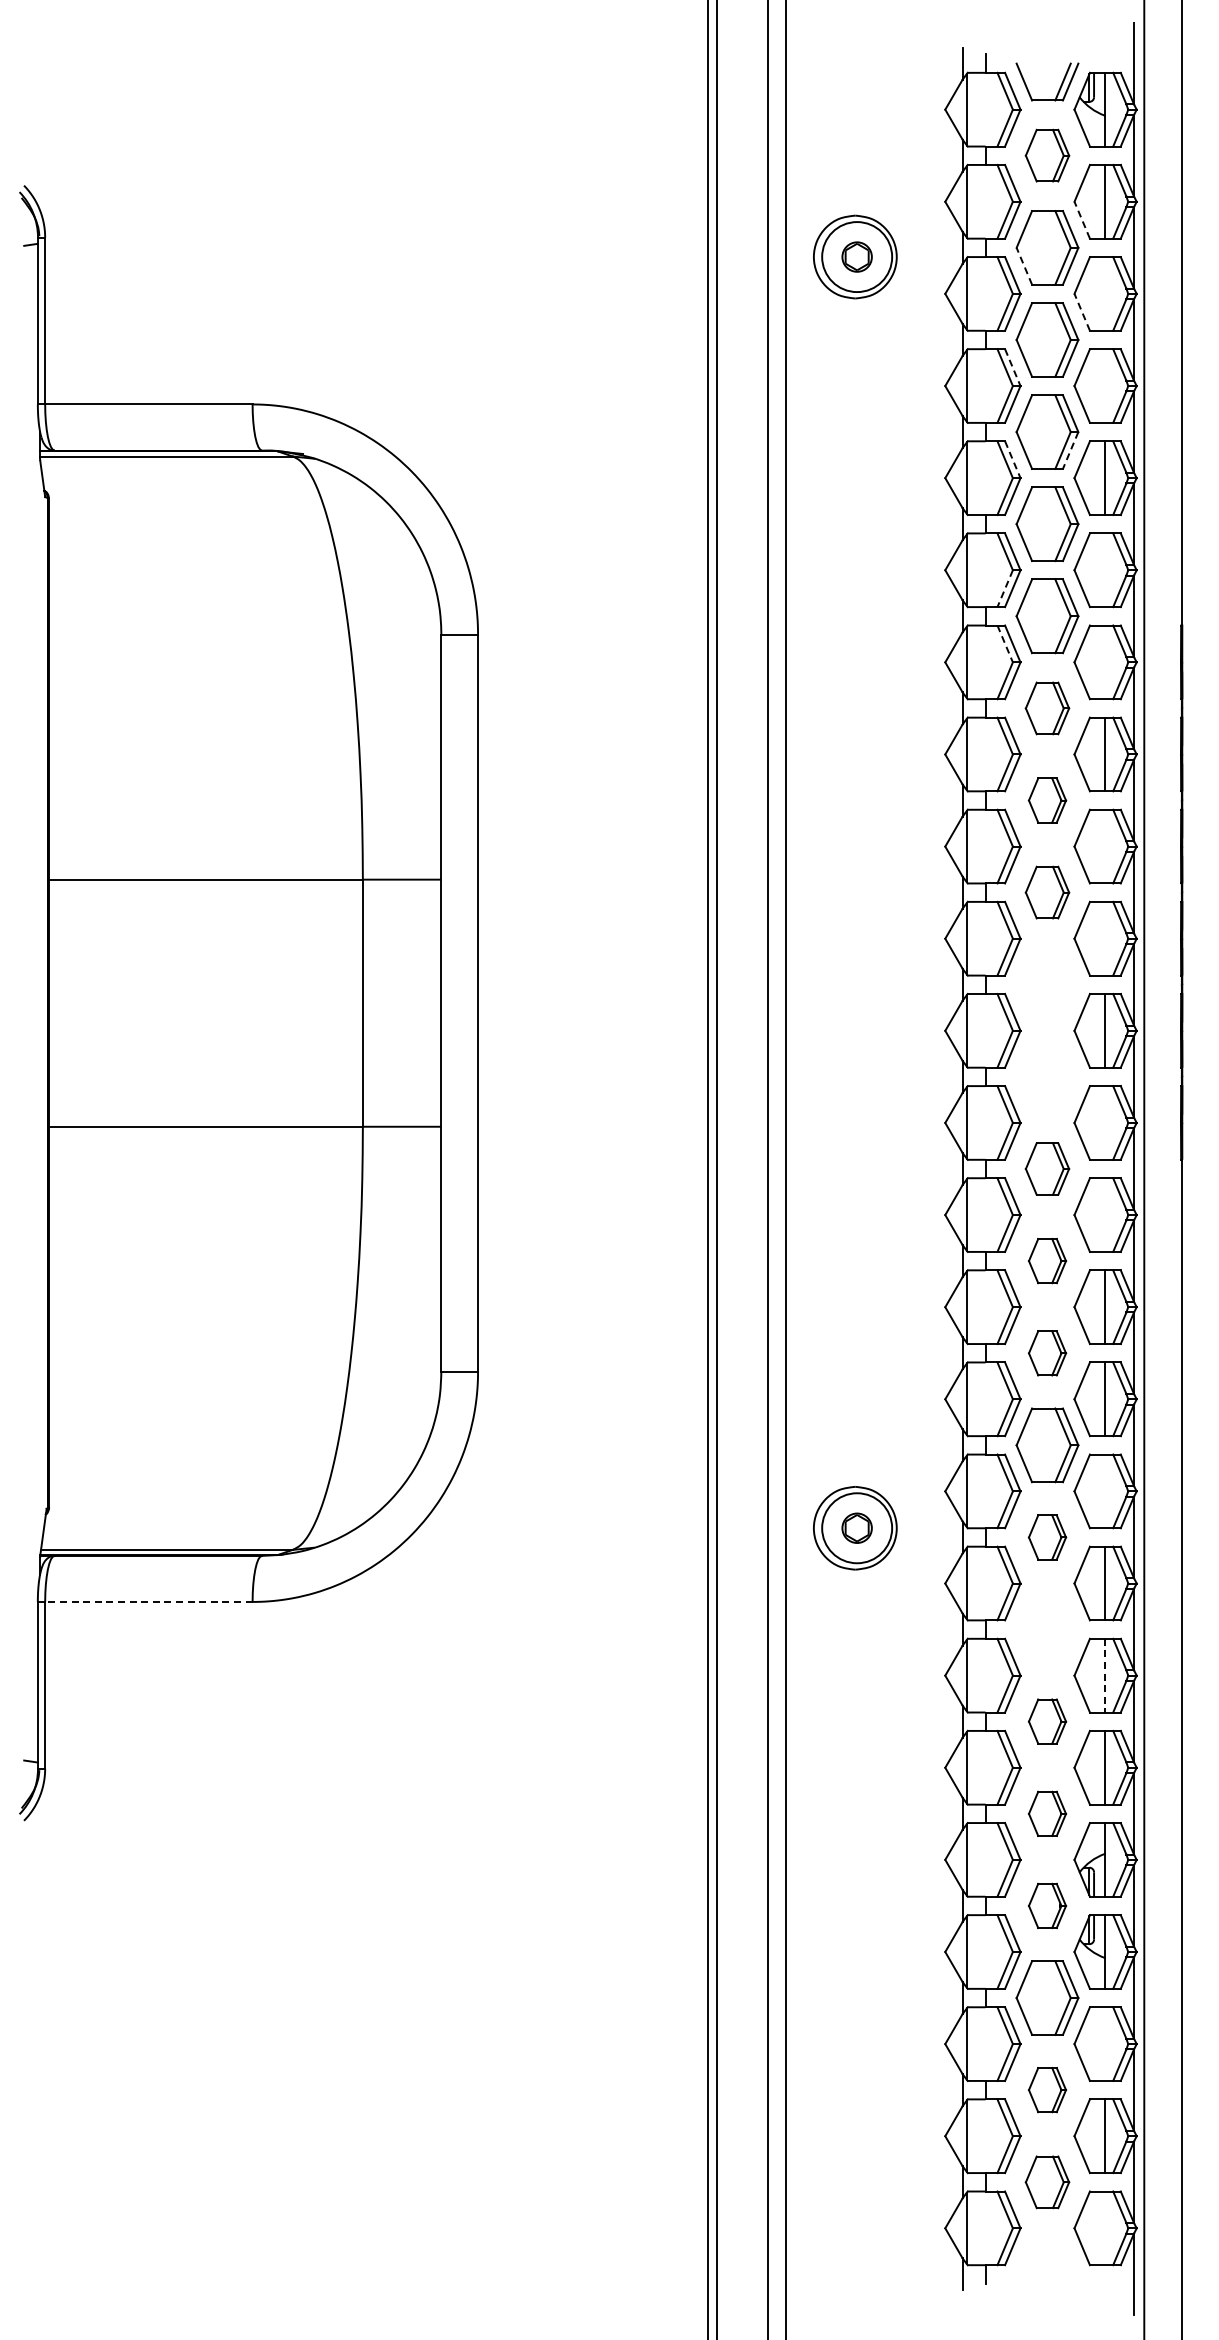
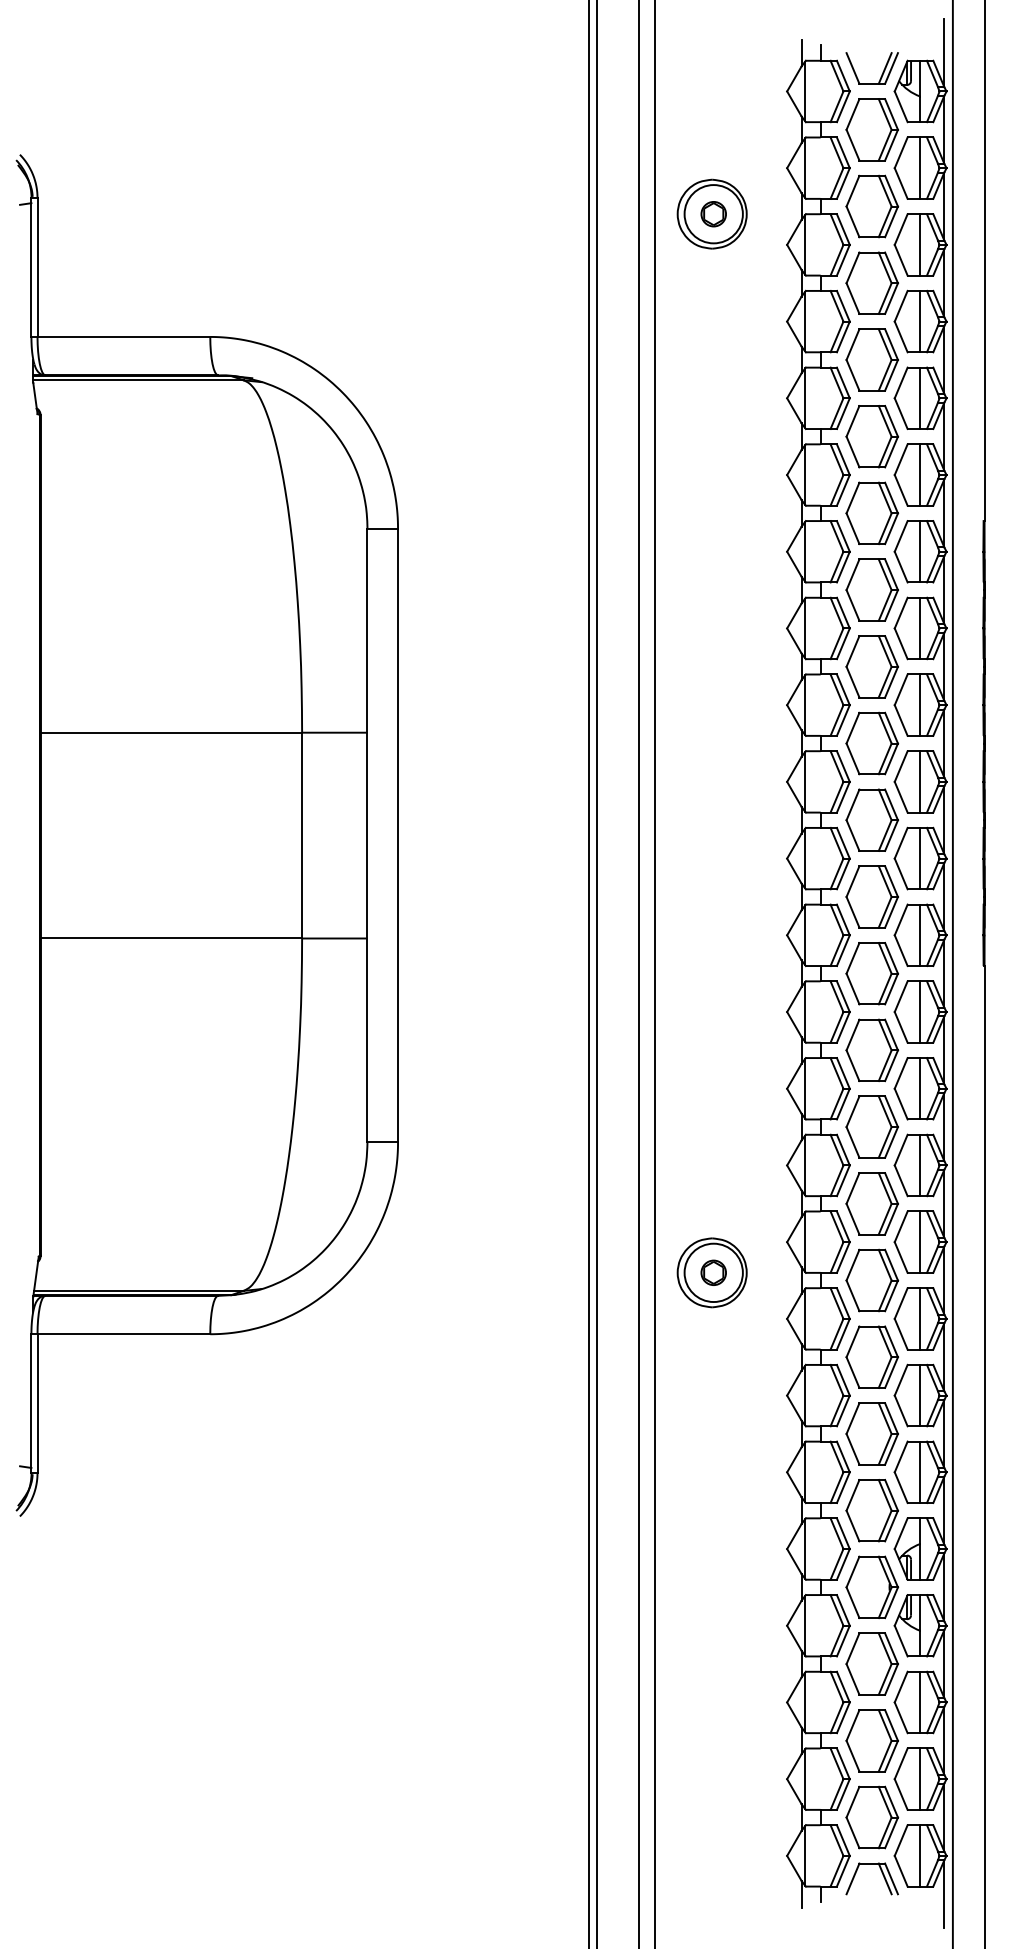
part: (1047, 155) -> (872, 129), size x1.43
line: (1082, 220) -> (901, 183), dashed -> solid
line: (1024, 266) -> (853, 222), dashed -> solid
line: (1105, 293) -> (920, 244), added
line: (1082, 312) -> (901, 260), dashed -> solid
line: (1012, 367) -> (843, 306), dashed -> solid
line: (1105, 385) -> (920, 321), added
line: (1070, 450) -> (891, 375), dashed -> solid
line: (1012, 459) -> (843, 382), dashed -> solid
line: (1105, 570) -> (920, 475), added
line: (1005, 588) -> (837, 490), dashed -> solid
line: (1005, 643) -> (837, 536), dashed -> solid
line: (1105, 662) -> (920, 551), added
part: (1047, 708) -> (872, 590), size x1.43
part: (1047, 800) -> (872, 666), size x1.67
line: (1105, 846) -> (920, 705), added
part: (1047, 892) -> (872, 743), size x1.43
line: (1105, 938) -> (920, 781), added
part: (1047, 984) -> (872, 820), added
part: (1047, 1076) -> (872, 896), added
line: (1105, 1122) -> (920, 934), added
part: (1047, 1168) -> (872, 973), size x1.43
line: (1105, 1214) -> (920, 1011), added
part: (1047, 1260) -> (872, 1049), size x1.67
part: (1047, 1353) -> (872, 1127), size x1.67
line: (1105, 1491) -> (920, 1242), added
part: (1047, 1537) -> (872, 1280), size x1.67
line: (148, 1601) -> (123, 1333), dashed -> solid
part: (1047, 1629) -> (872, 1357), added
line: (1105, 1675) -> (920, 1395), dashed -> solid
part: (1047, 1721) -> (872, 1433), size x1.67
part: (1047, 1813) -> (872, 1510), size x1.67
part: (1047, 1905) -> (872, 1587), size x1.67
line: (1105, 2043) -> (920, 1701), added
part: (1047, 2089) -> (872, 1740), size x1.67
part: (1047, 2182) -> (872, 1817), size x1.43
line: (1105, 2228) -> (920, 1856), added
part: (1059, 2250) -> (882, 1874), added

